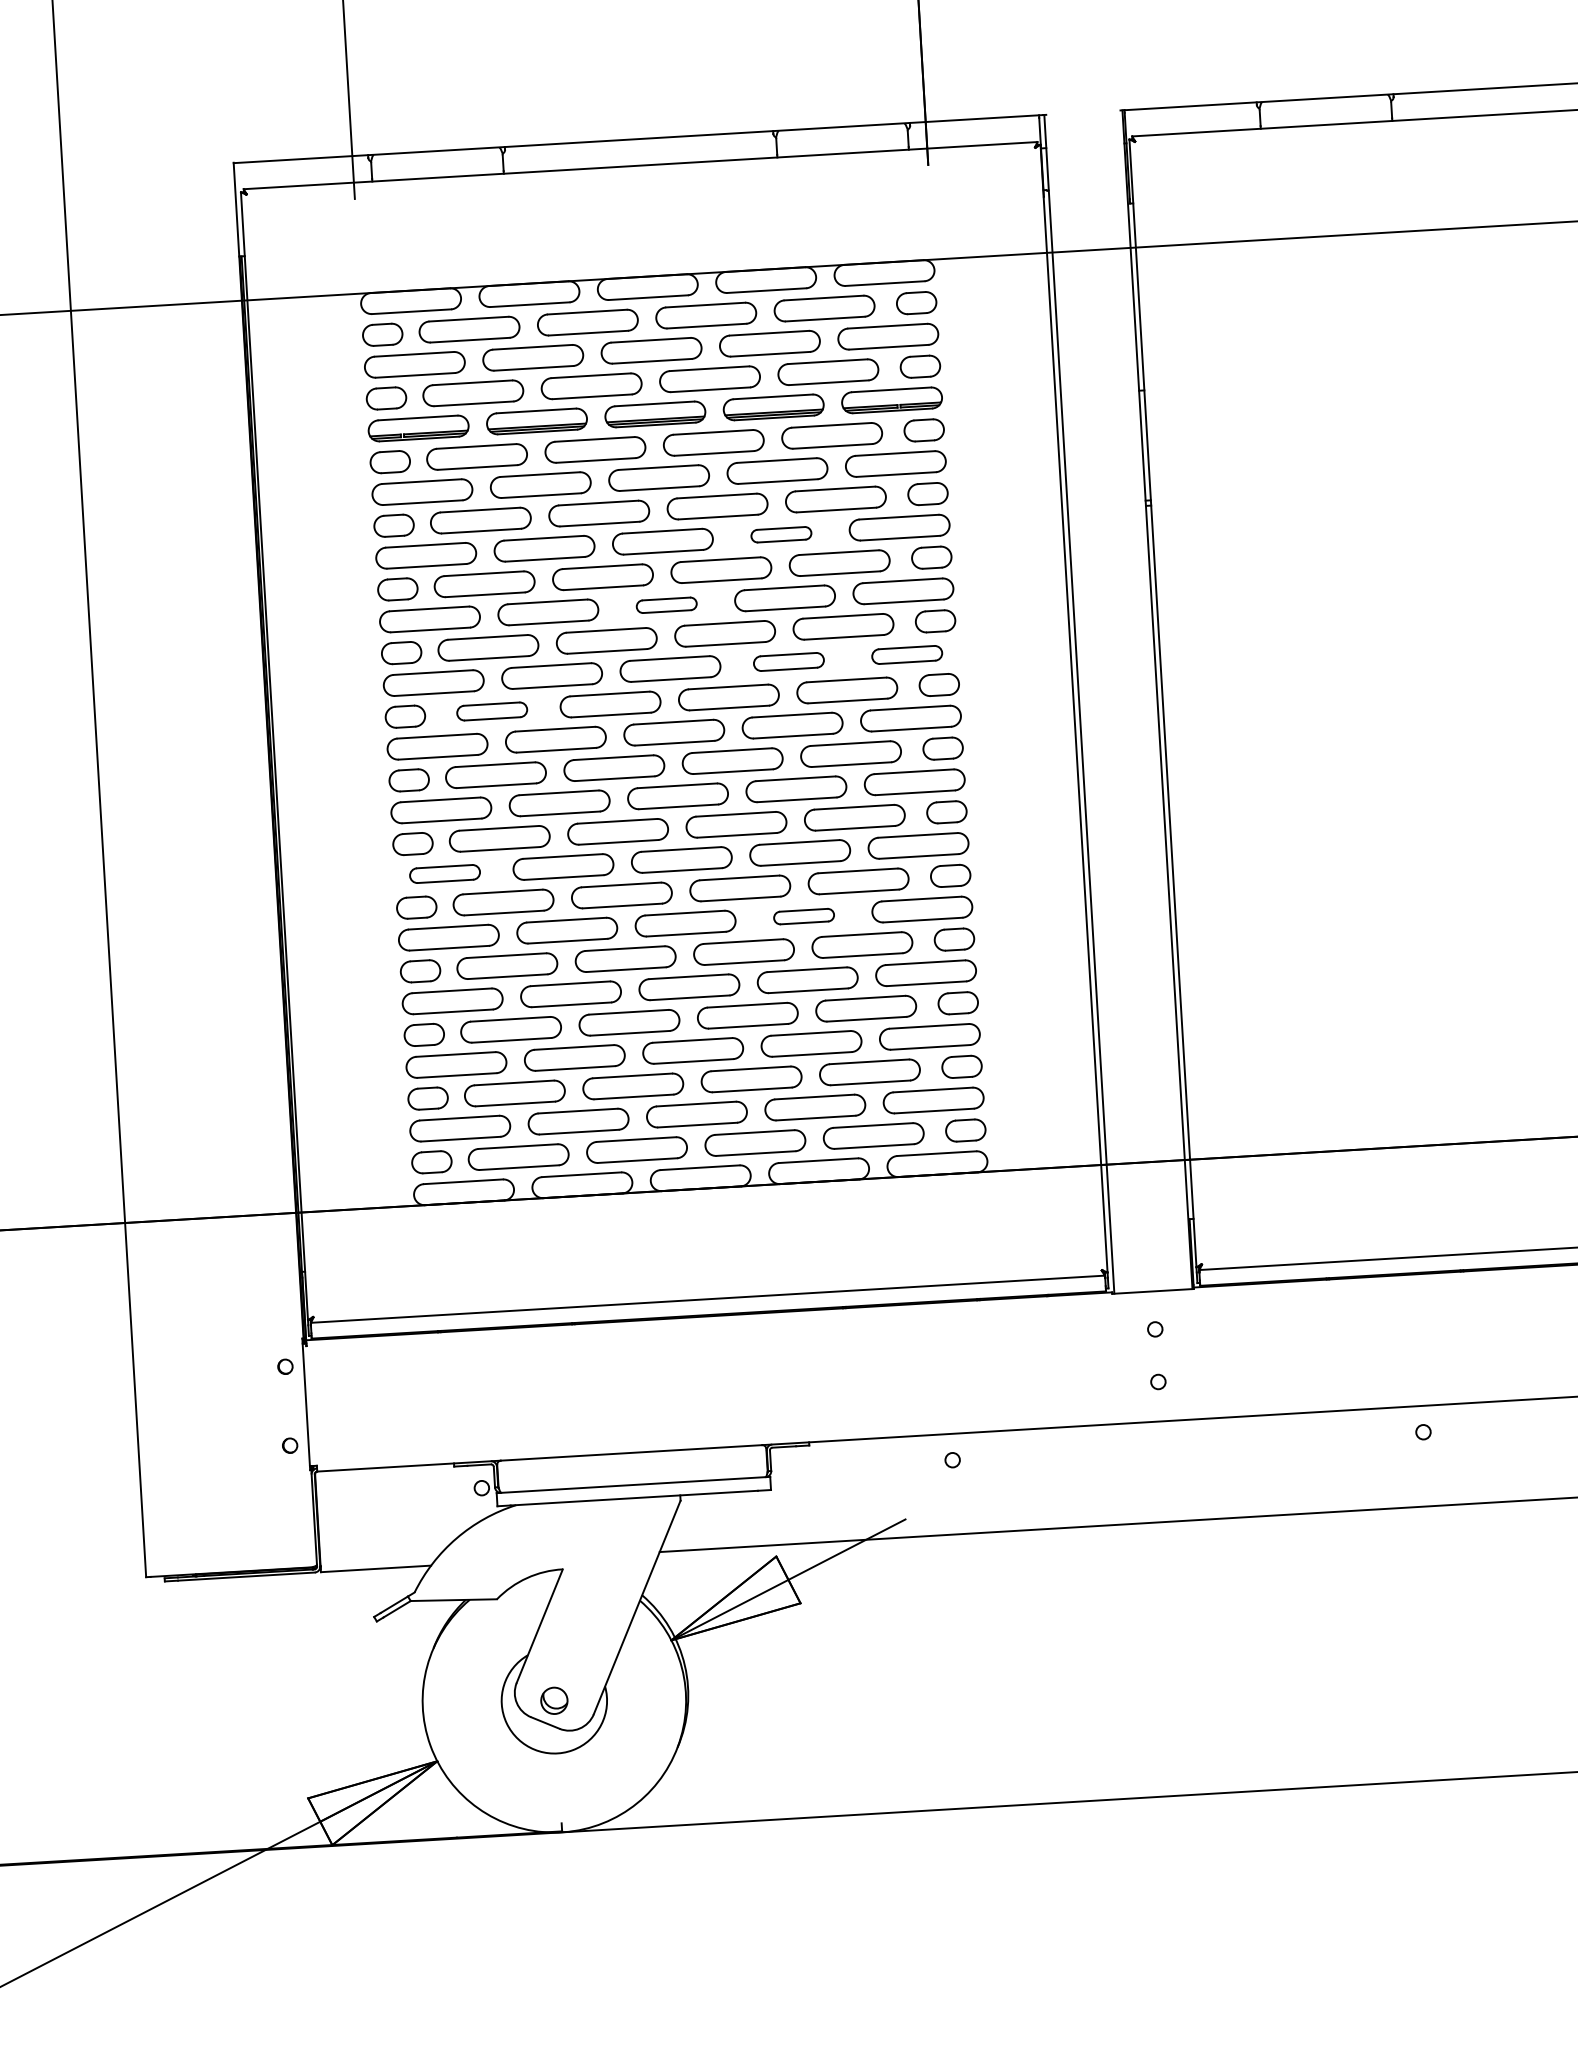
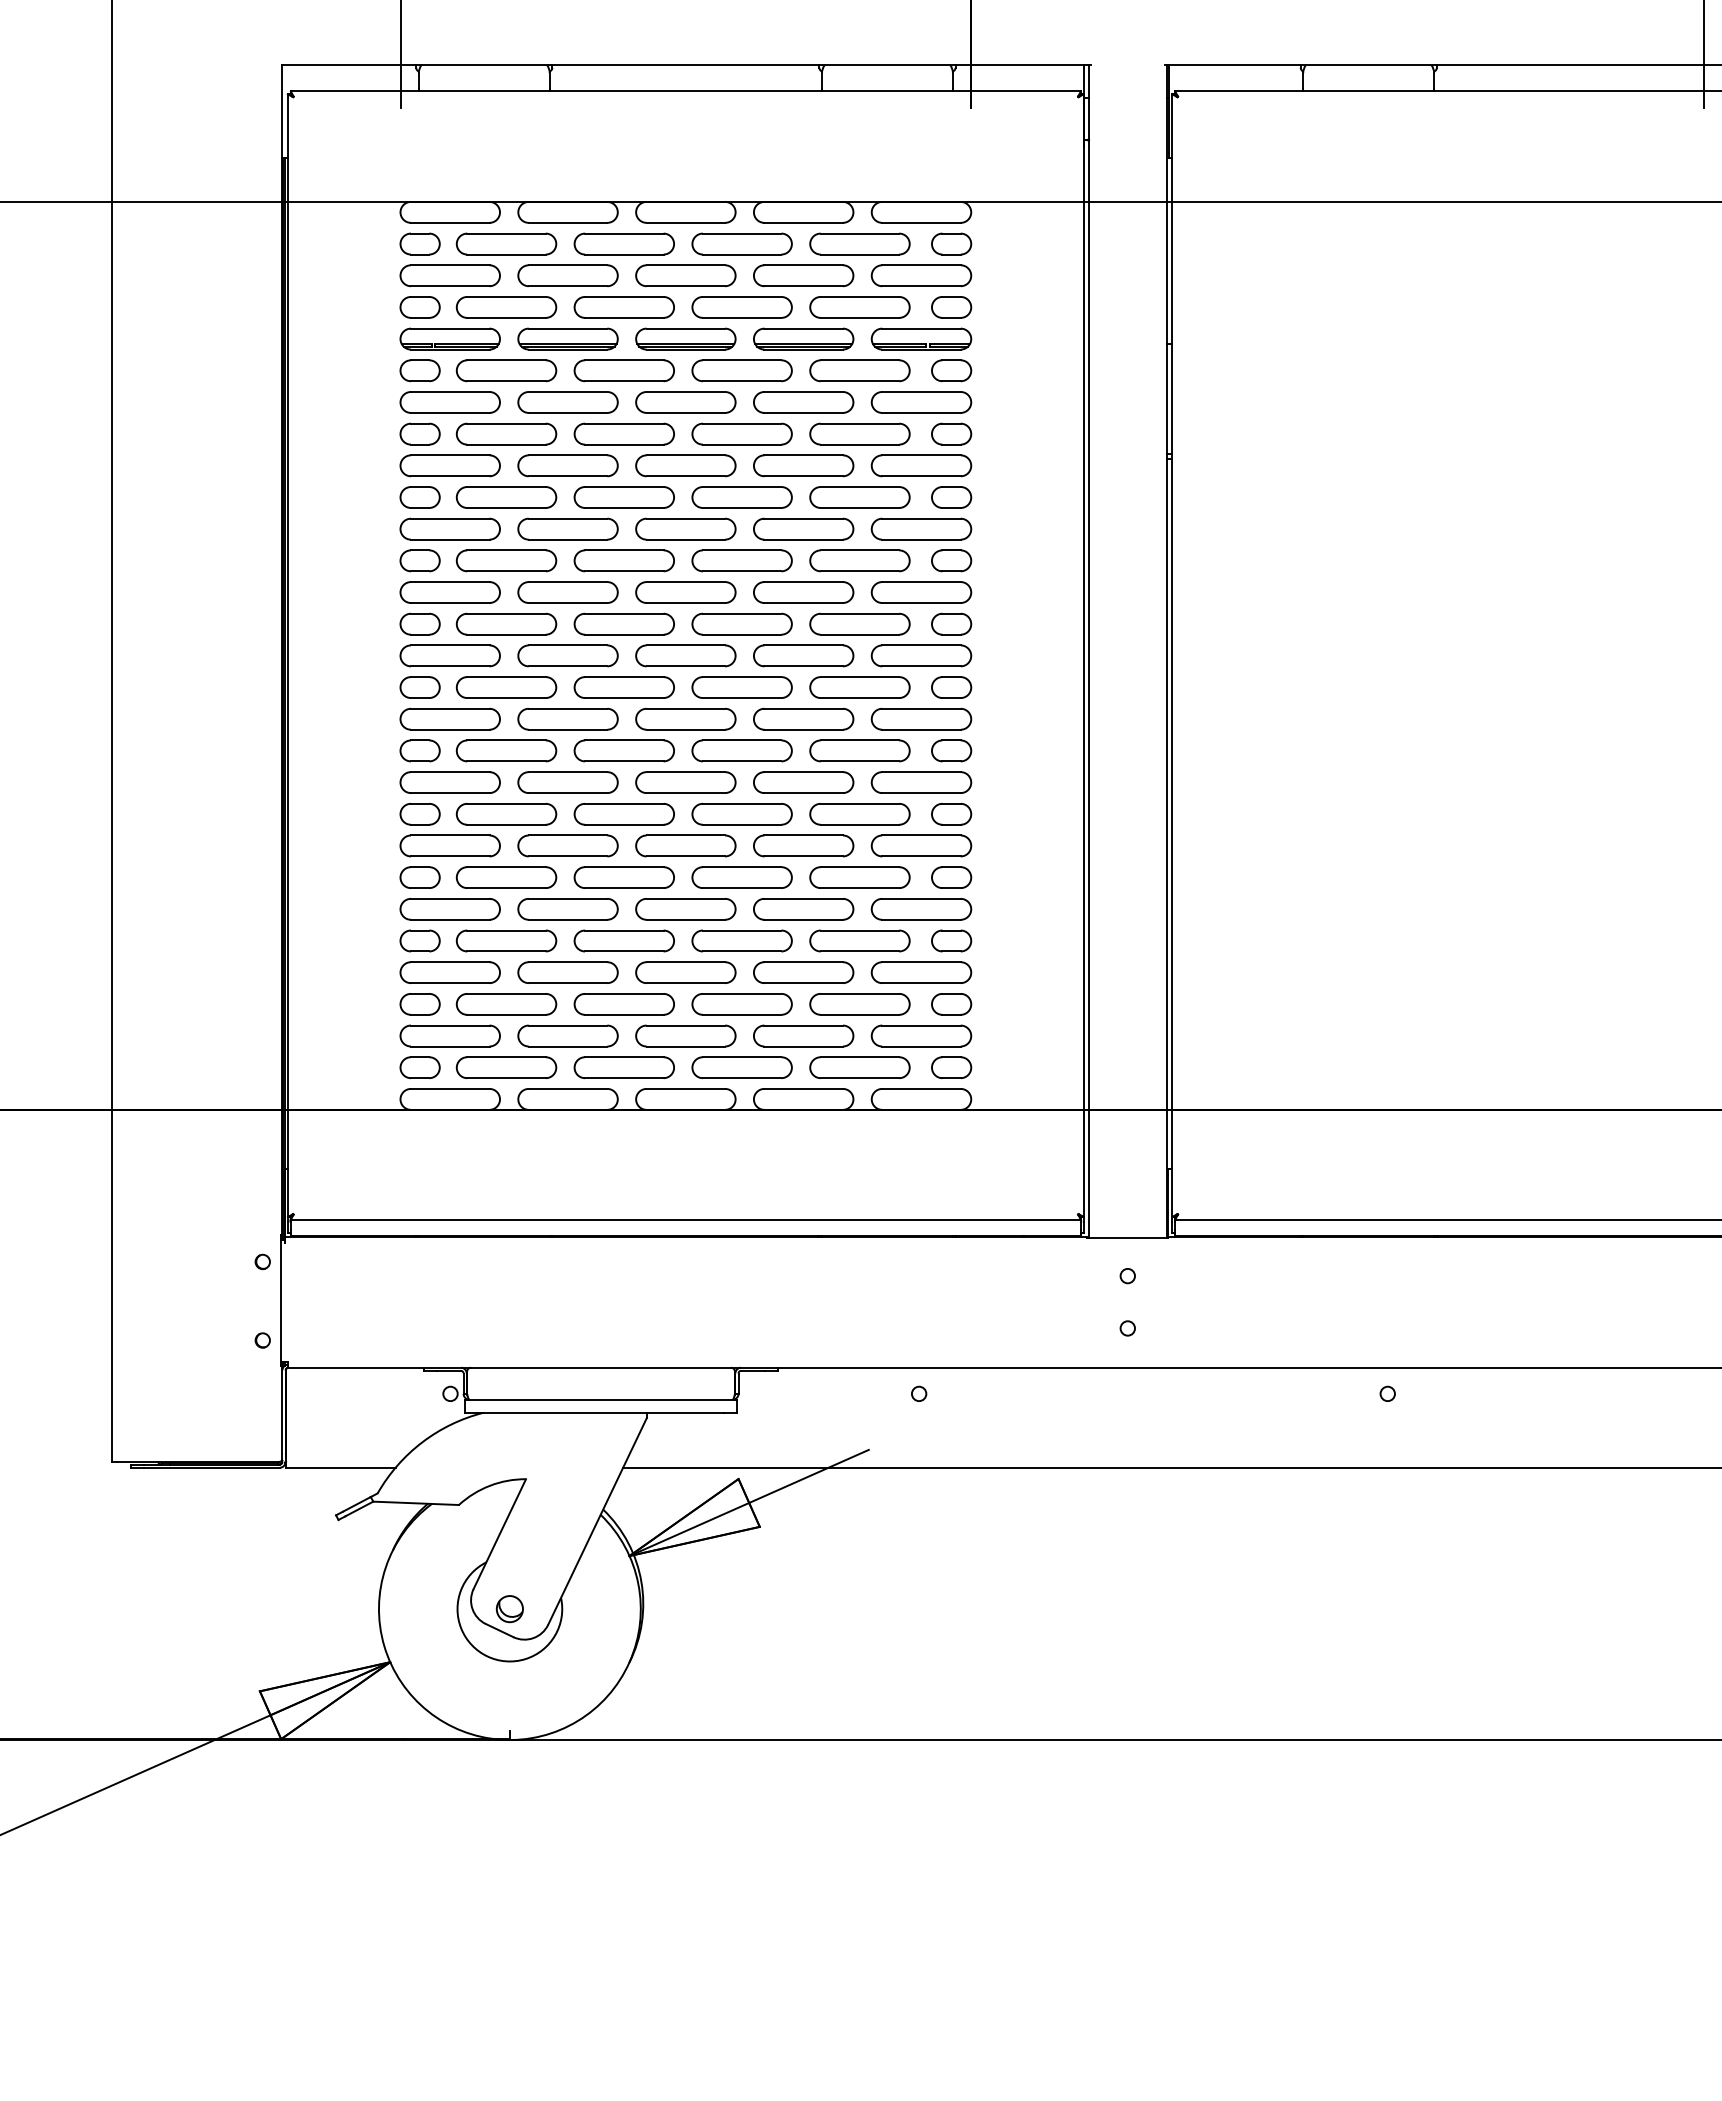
part: (781, 534) -> (803, 465), size x1.67
part: (666, 604) -> (685, 528), size x1.67
part: (907, 654) -> (921, 592), size x1.43
part: (788, 661) -> (803, 592), size x1.43
part: (492, 710) -> (506, 623), size x1.43
part: (444, 873) -> (449, 782), size x1.43
part: (803, 916) -> (803, 845), size x1.67

